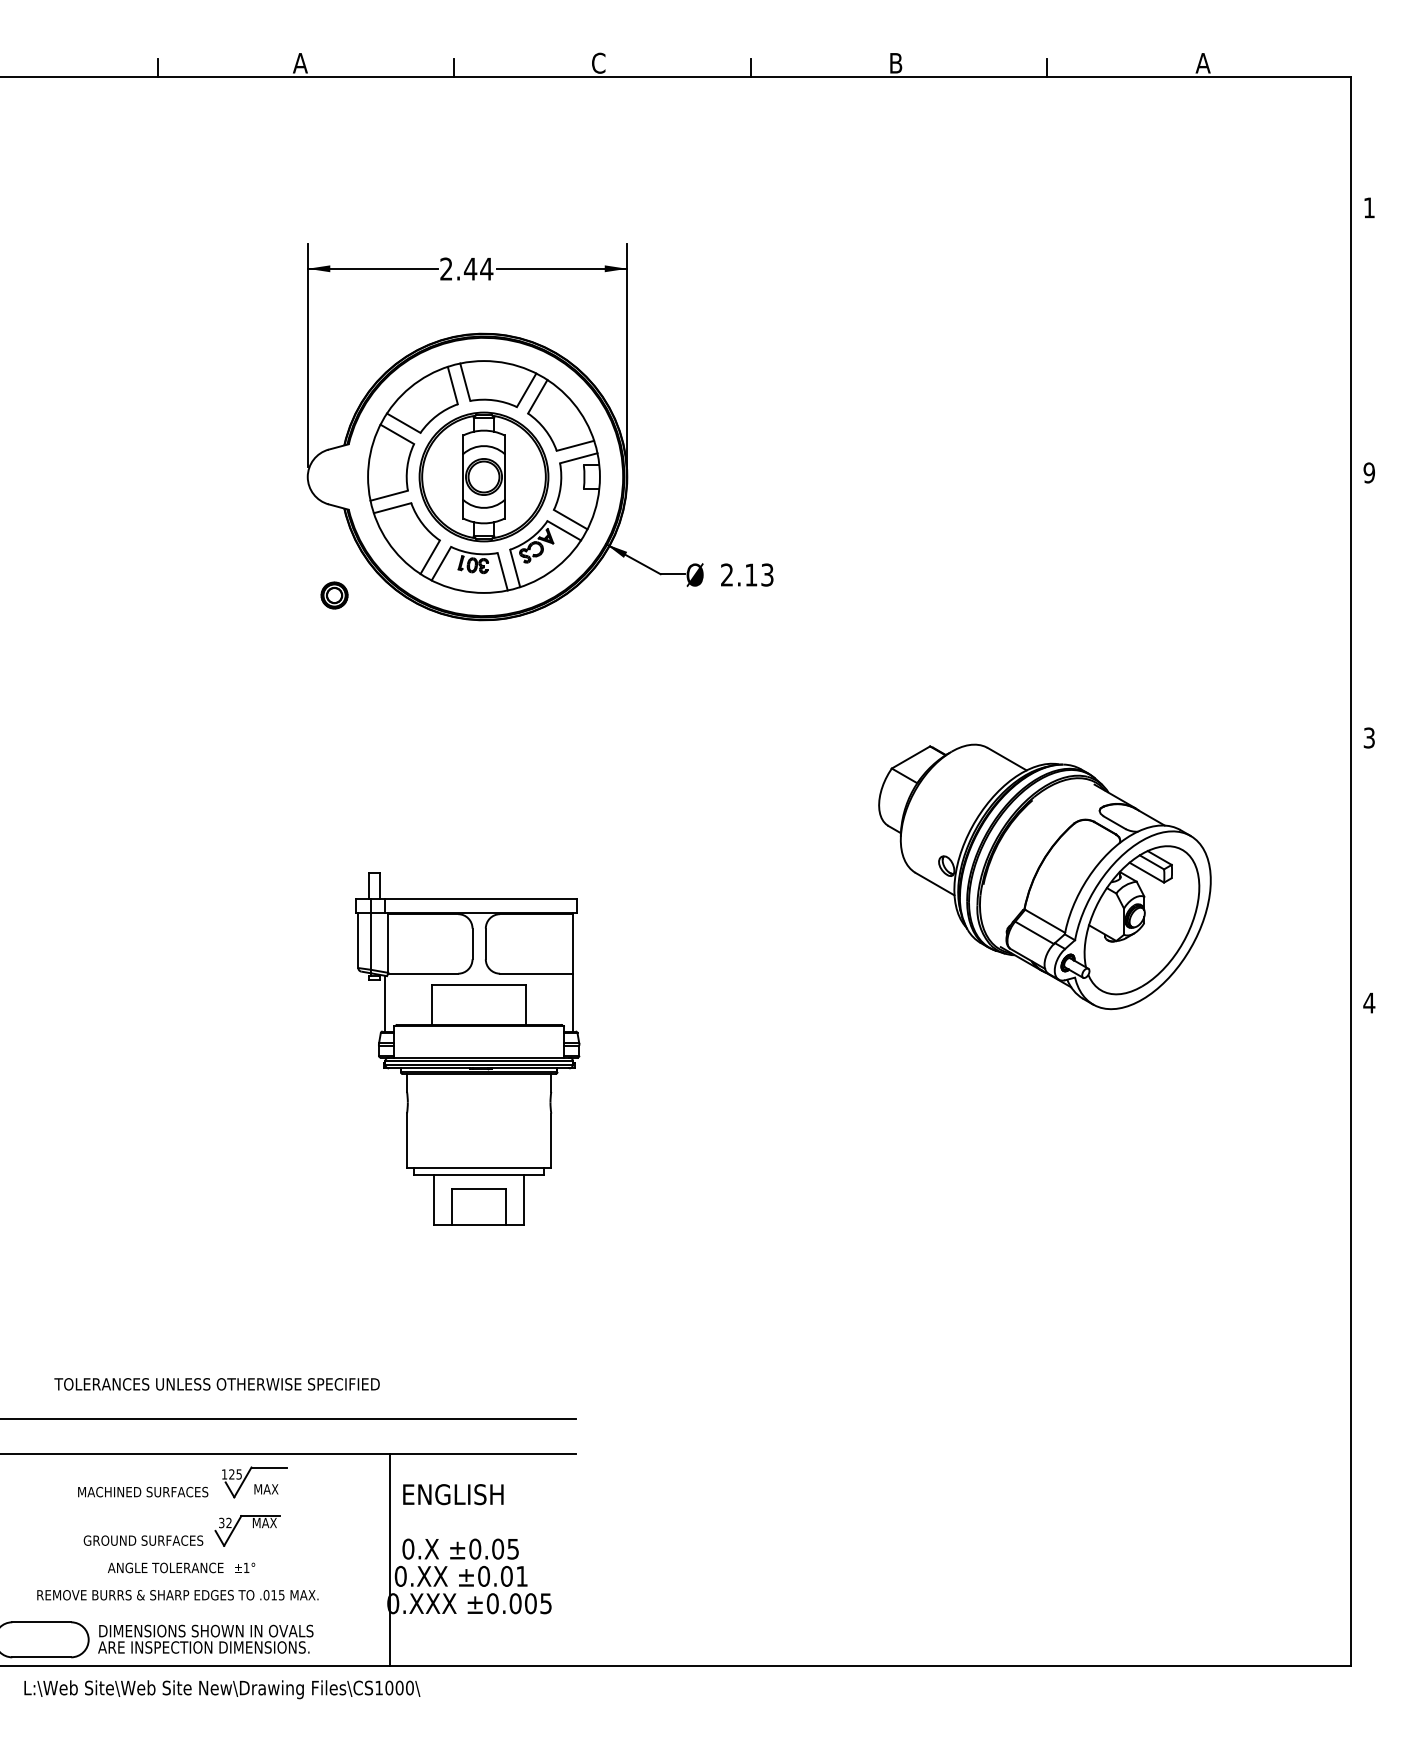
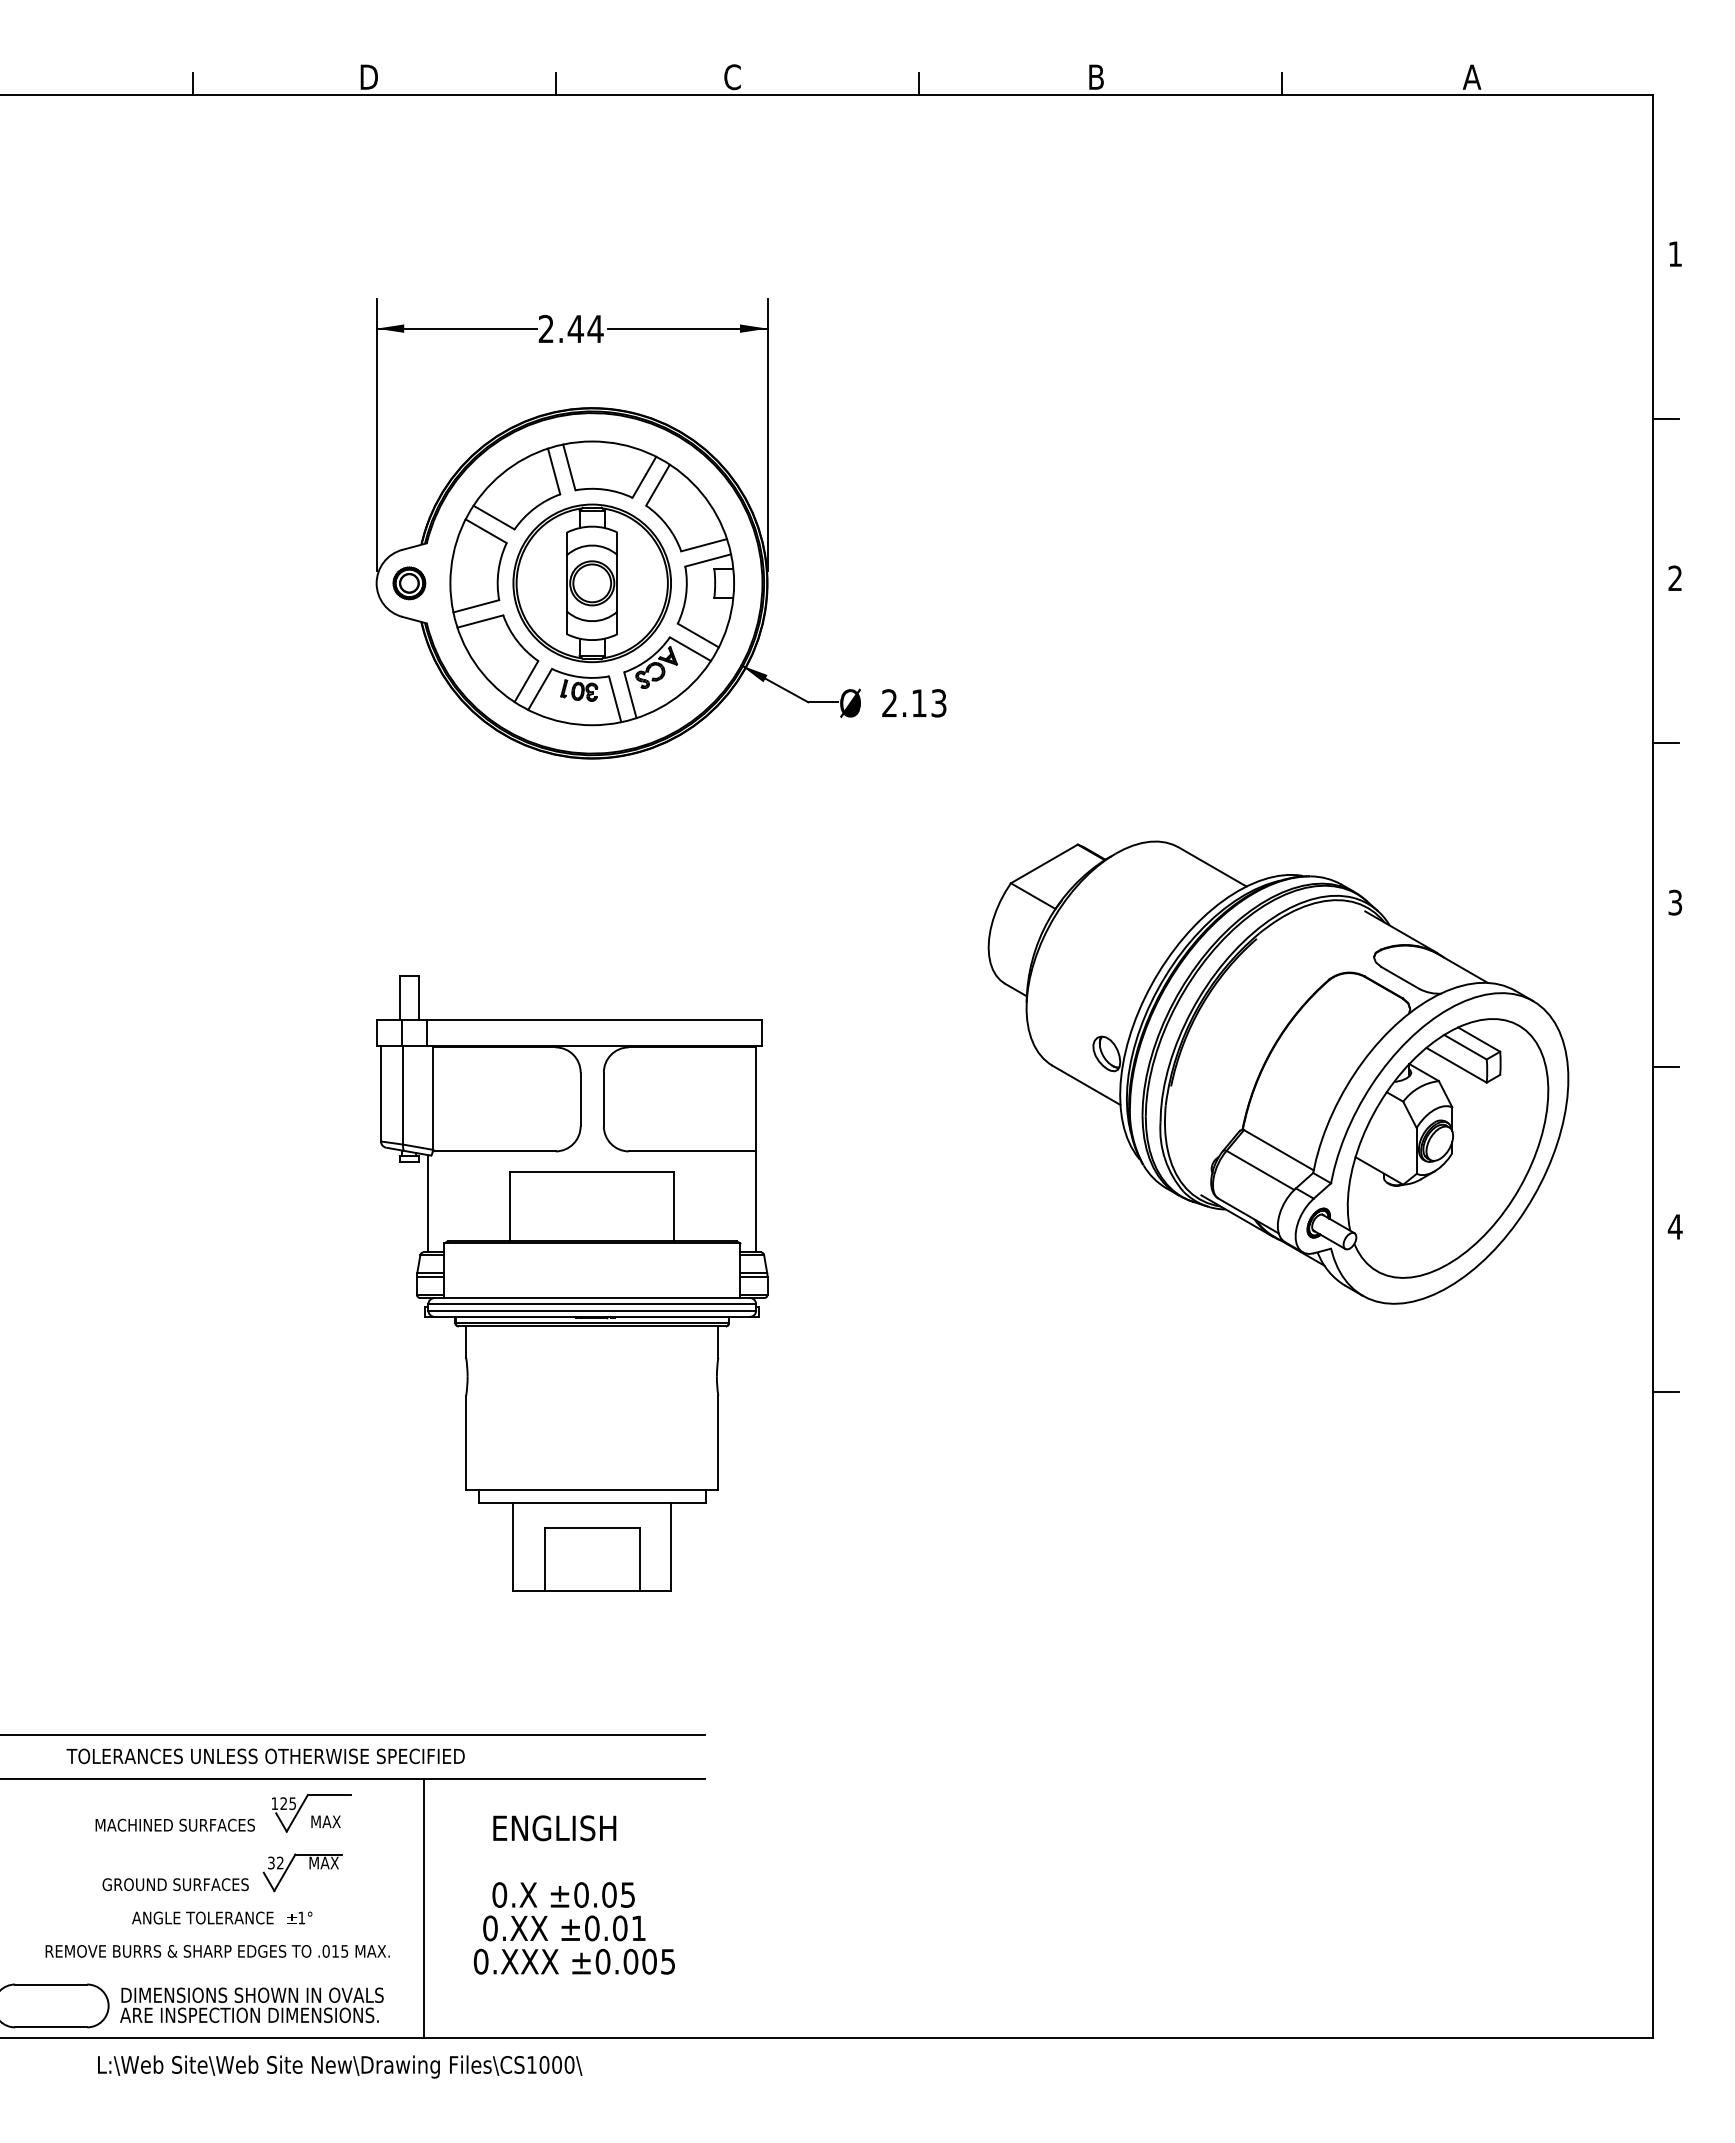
text: (300, 62) -> (367, 76), A -> D
line: (1361, 342) -> (1665, 418), added
text: (1369, 473) -> (1675, 578), 9 -> 2
part: (334, 595) -> (409, 583), moved
line: (1361, 607) -> (1665, 743), added
line: (1361, 872) -> (1665, 1067), added
part: (1044, 876) -> (1278, 1072), size x1.43
part: (467, 1049) -> (572, 1283), size x1.43
line: (1361, 1137) -> (1665, 1391), added
text: (216, 1384) -> (265, 1756), moved
line: (390, 1560) -> (424, 1908), moved
text: (222, 1689) -> (340, 2066), moved

